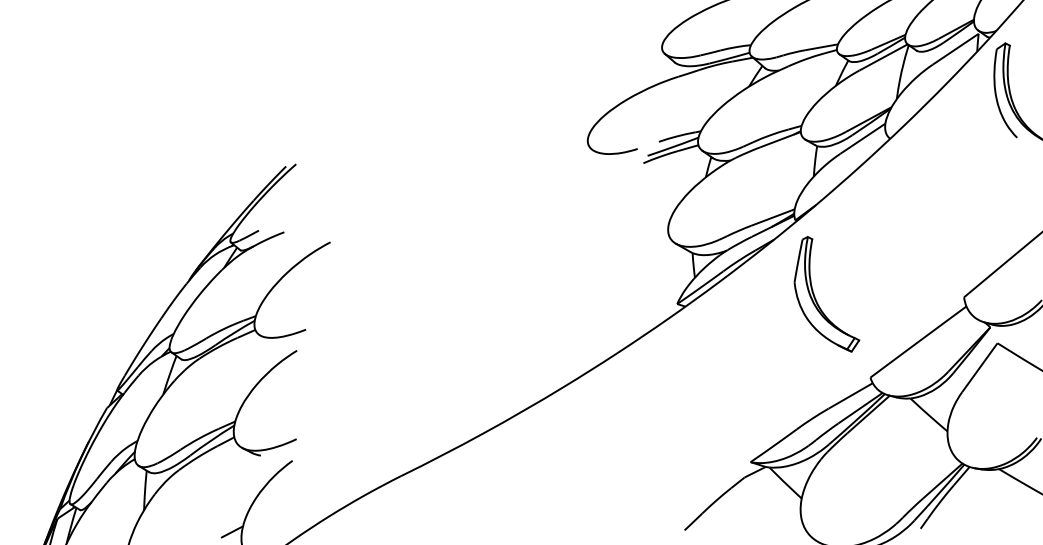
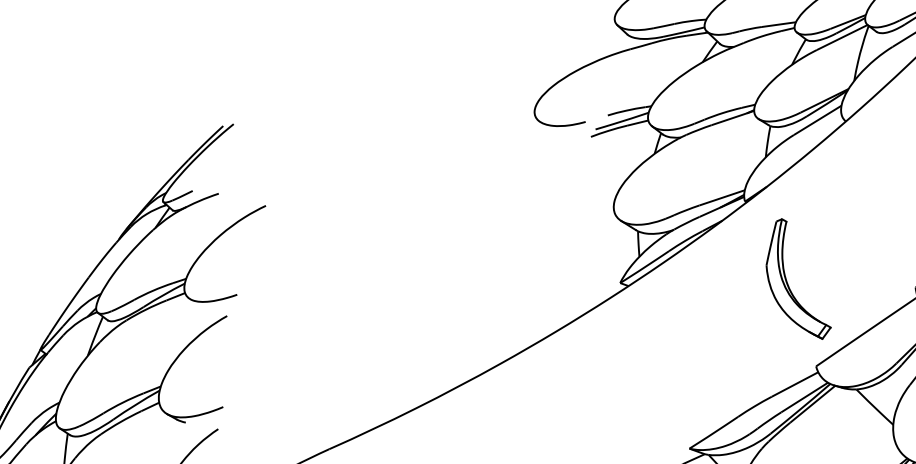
part: (815, 296) -> (787, 280), moved

